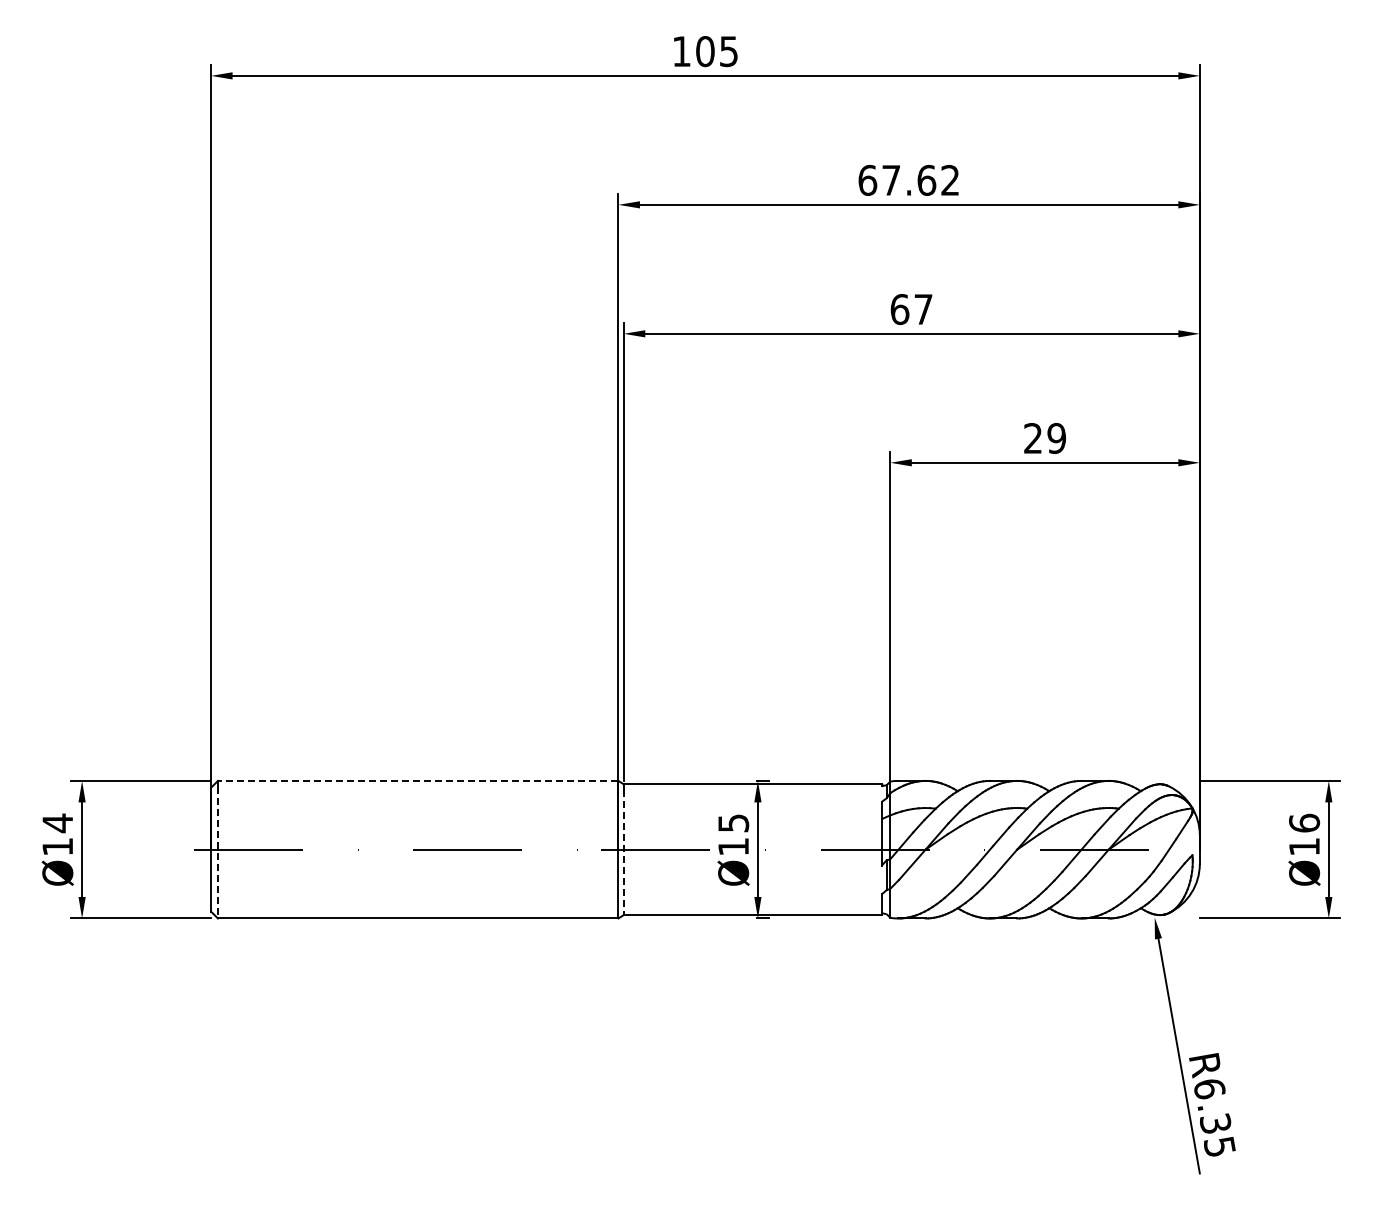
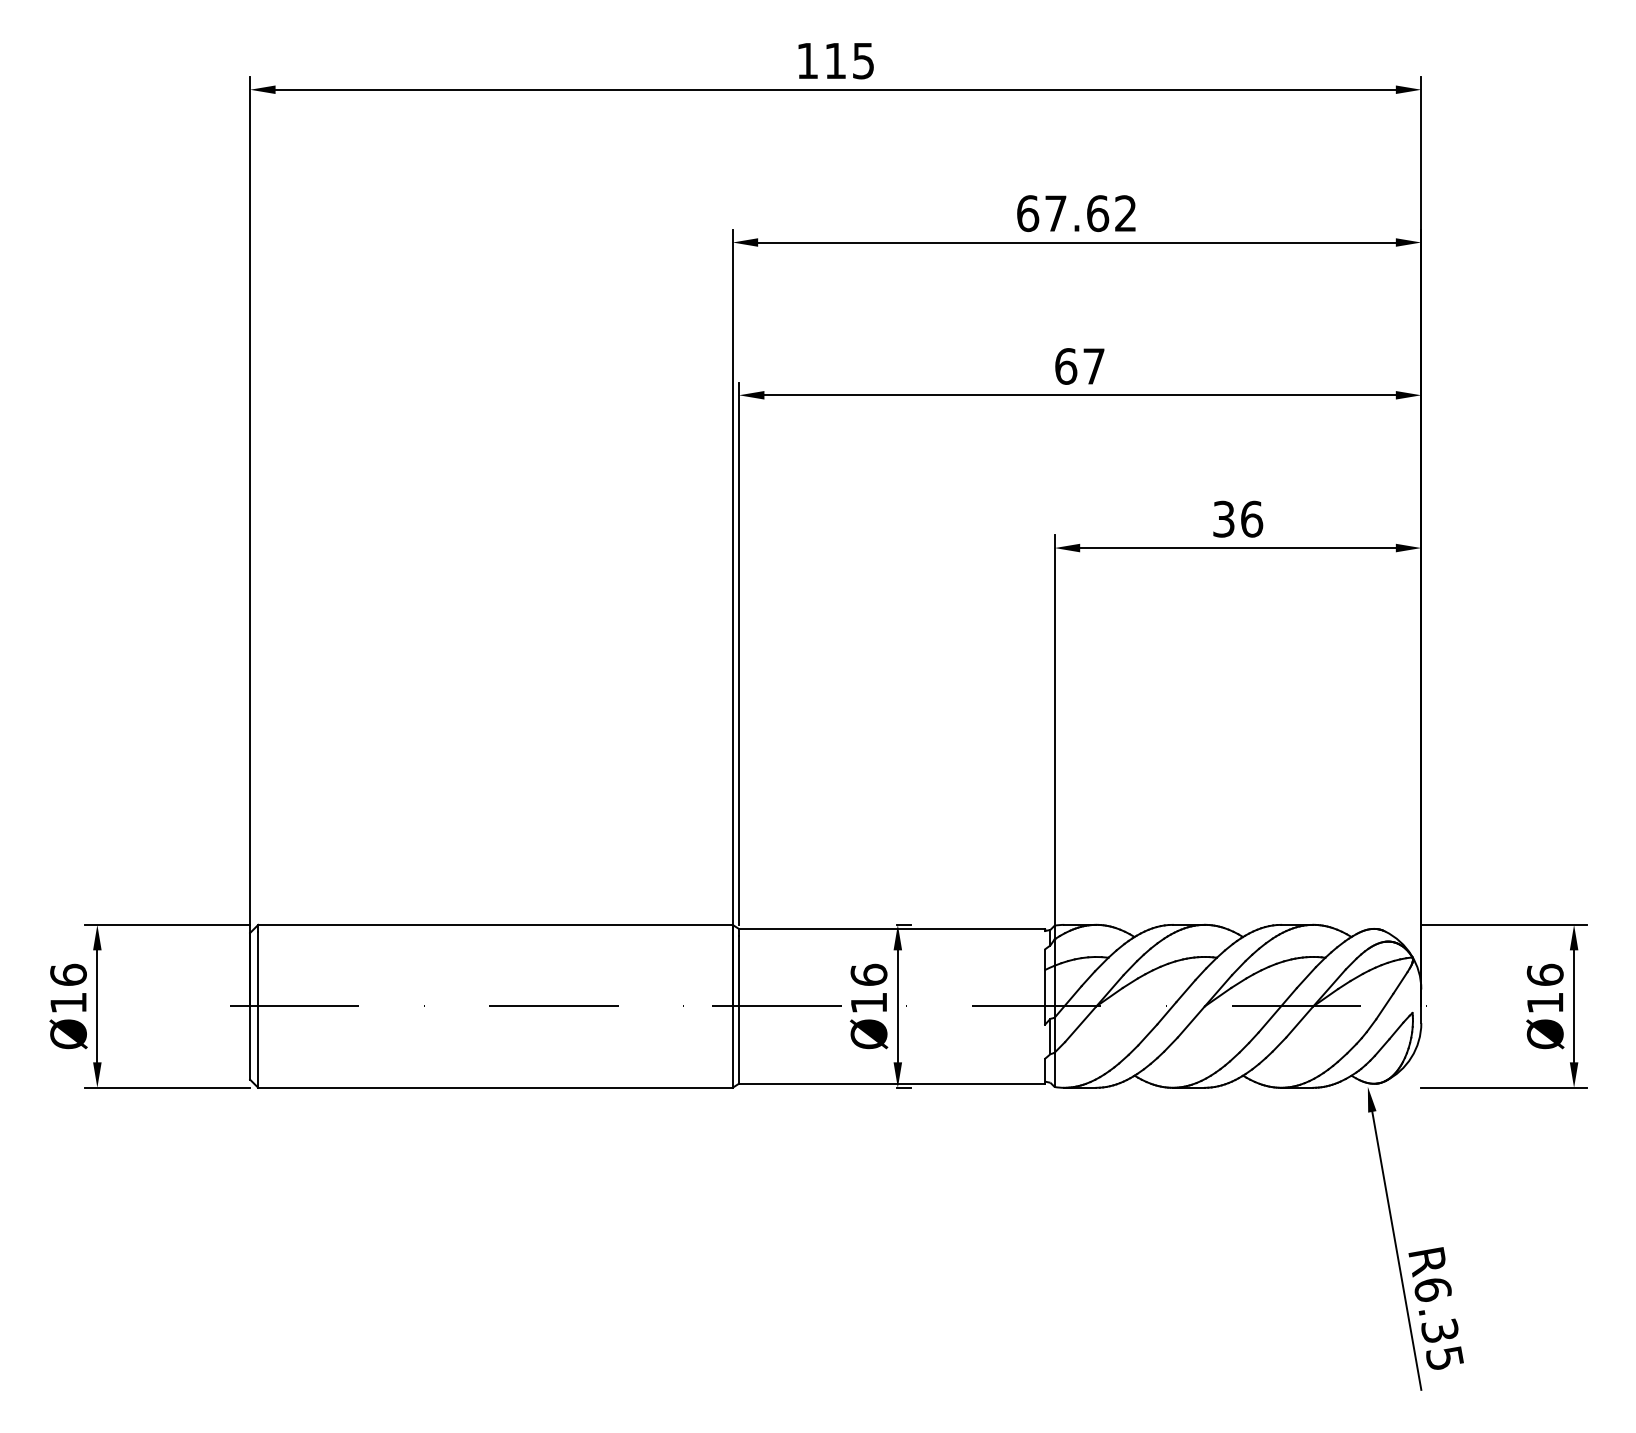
text: (705, 51) -> (835, 60), 105 -> 115
text: (1045, 438) -> (1238, 519), 29 -> 36
line: (417, 780) -> (494, 924), dashed -> solid
text: (733, 822) -> (868, 974), Ø15 -> Ø16
text: (57, 823) -> (68, 975), Ø14 -> Ø16
line: (217, 852) -> (257, 1009), dashed -> solid
line: (623, 853) -> (738, 1010), dashed -> solid

